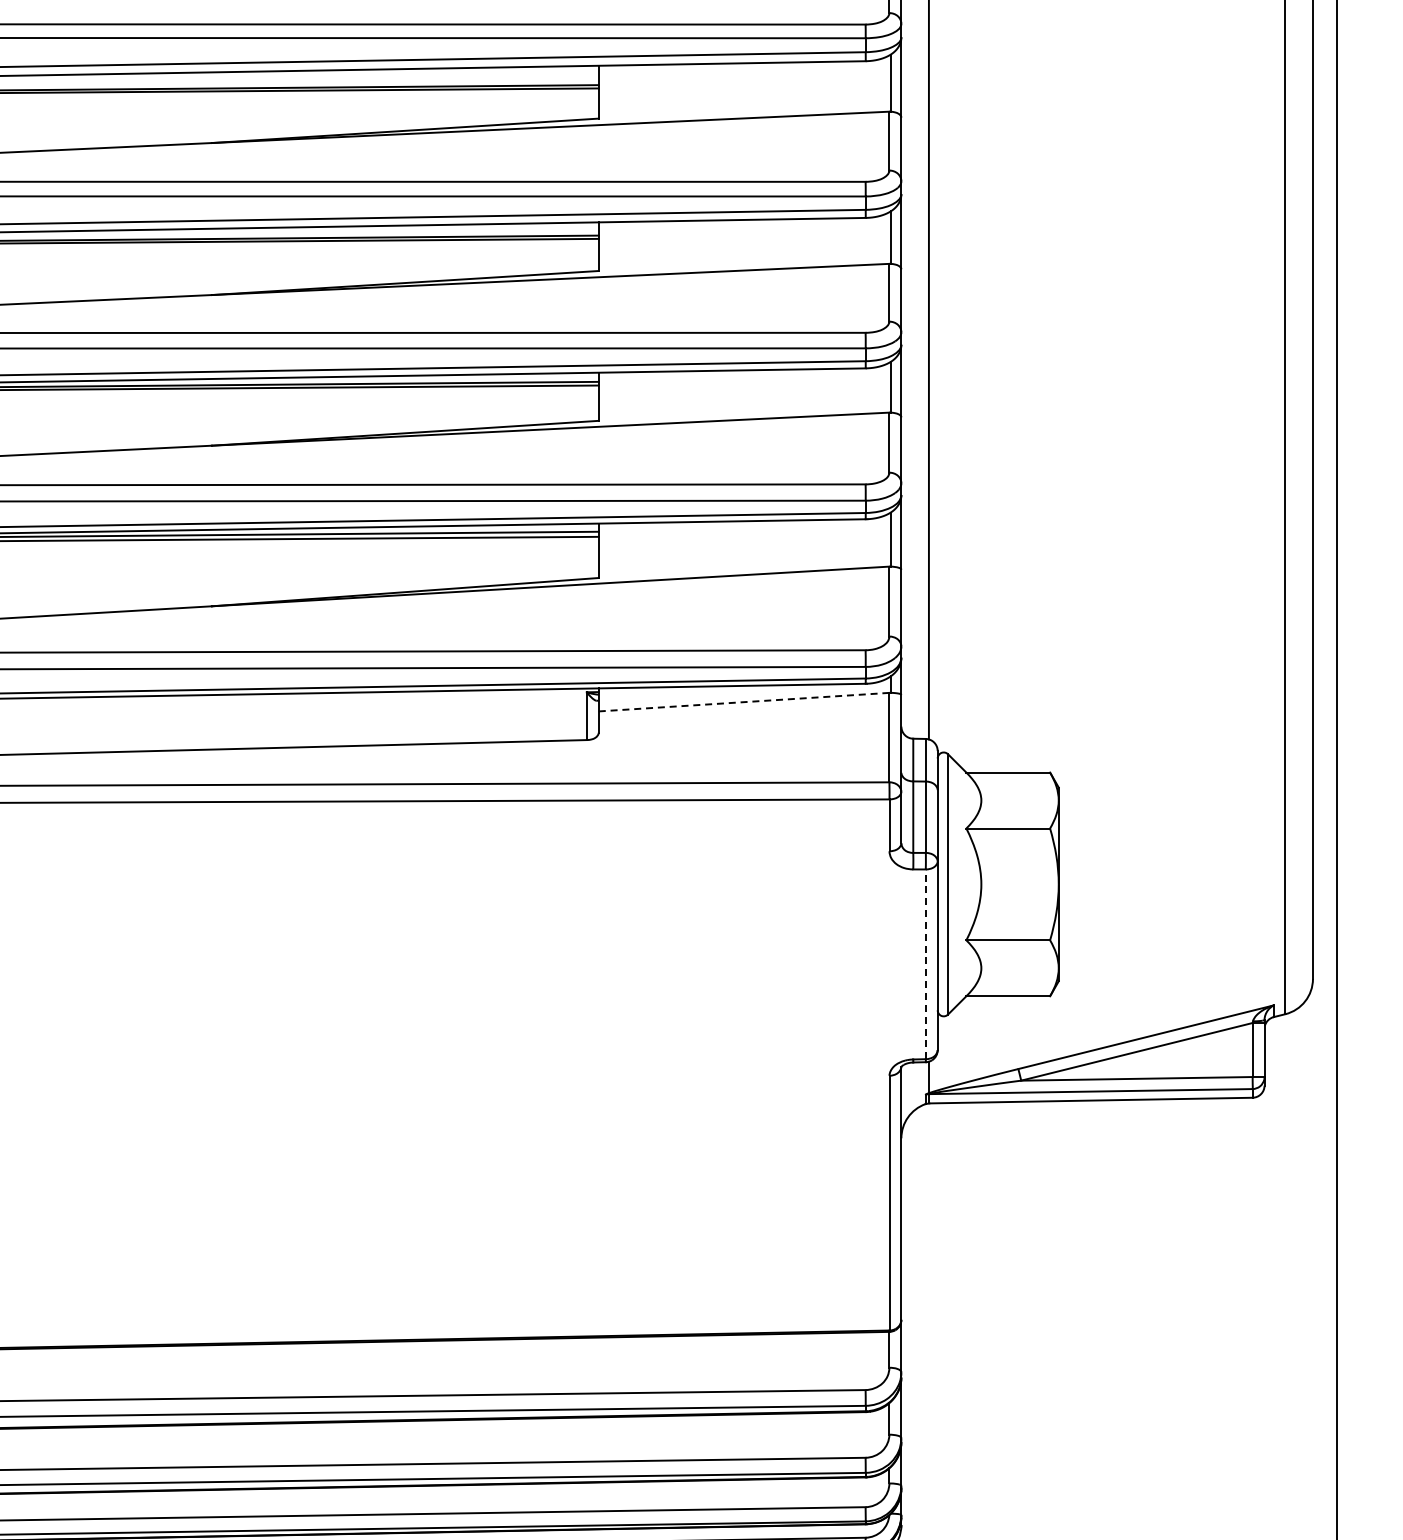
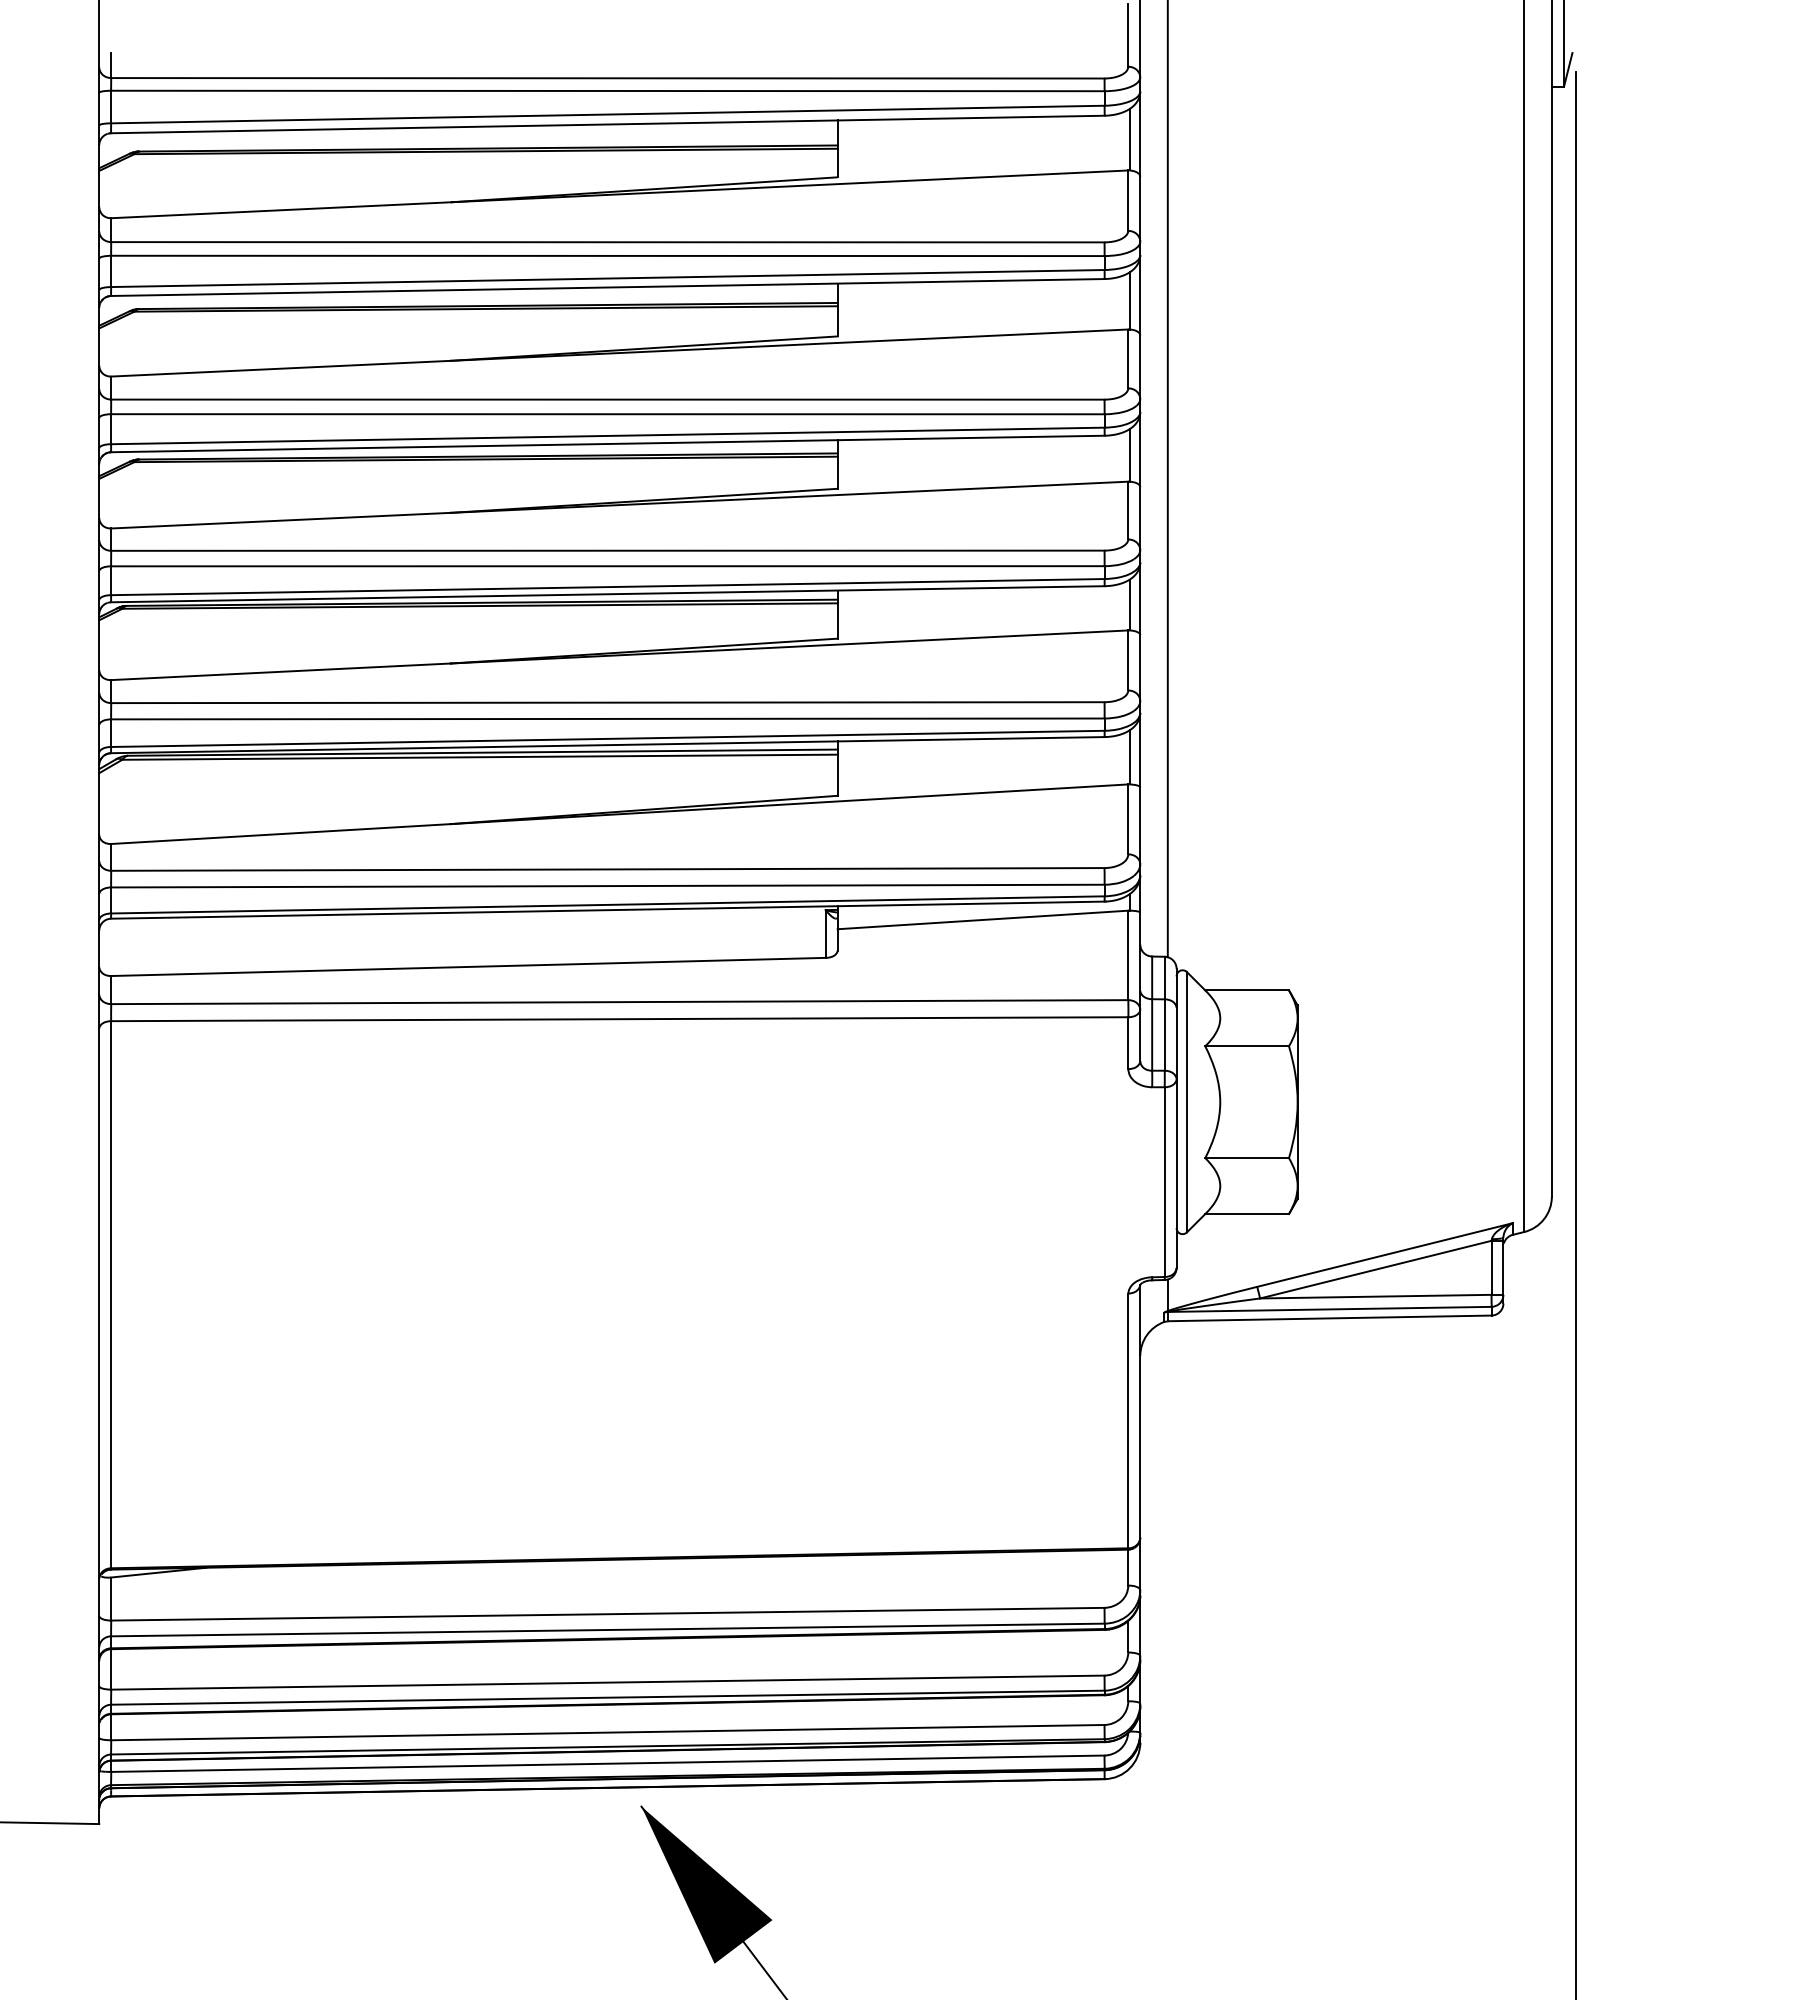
line: (743, 701) -> (982, 919), dashed -> solid
line: (925, 964) -> (1164, 1182), dashed -> solid

